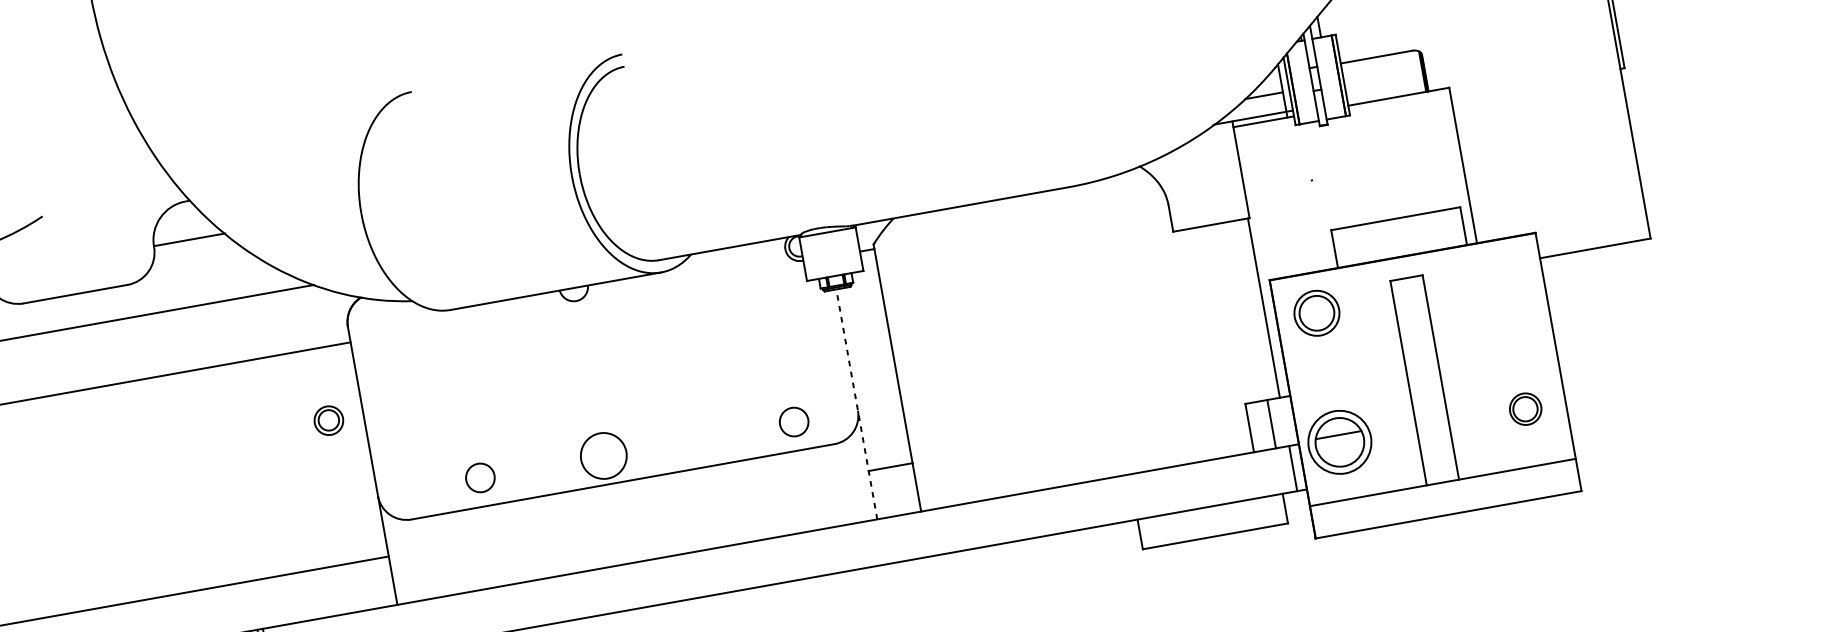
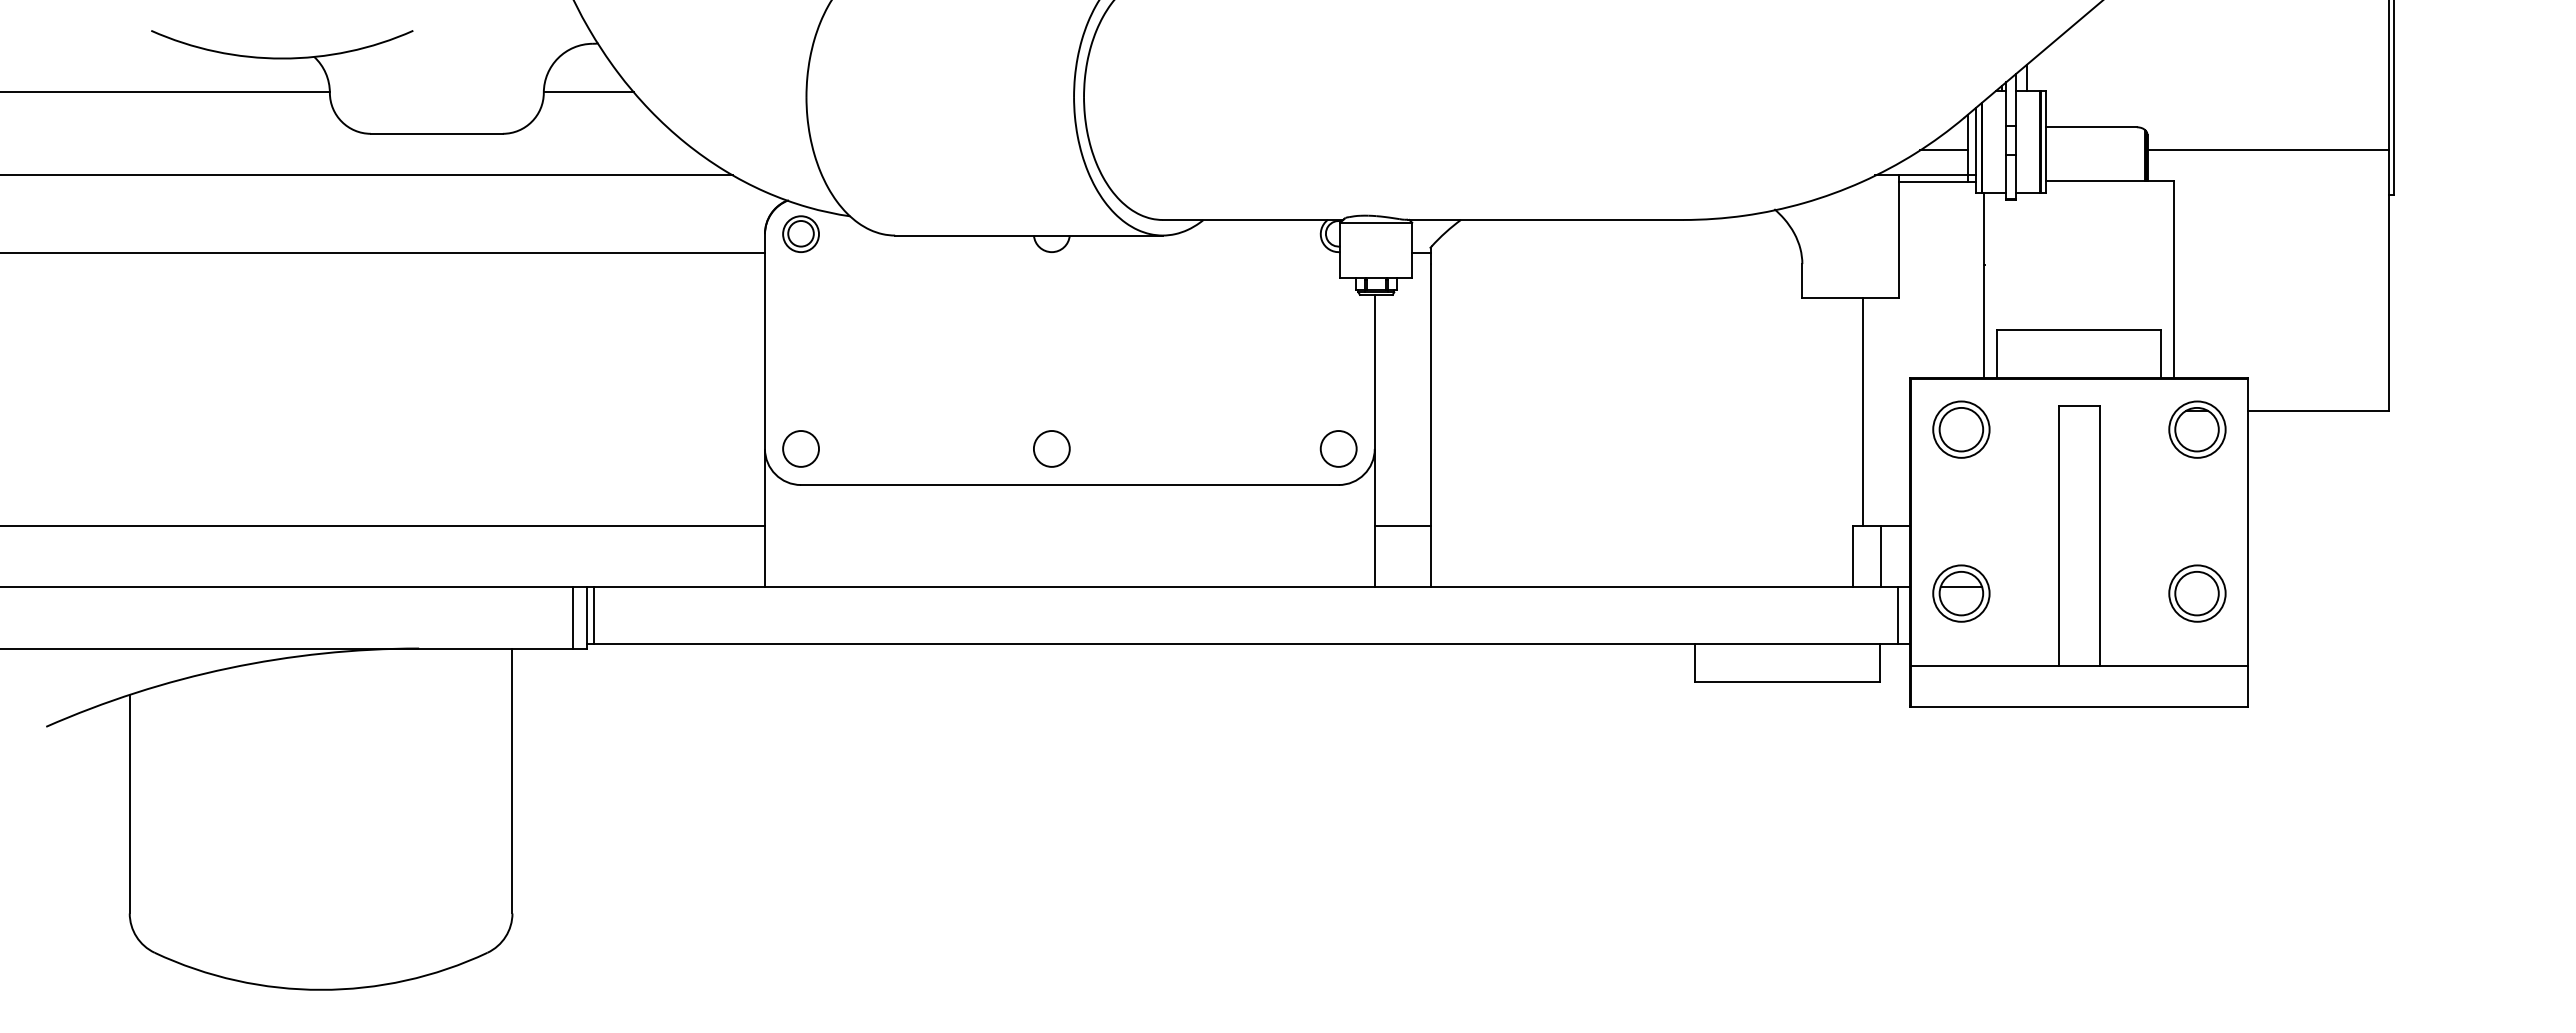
line: (1518, 49) -> (2267, 149), added
line: (1314, 196) -> (1984, 285), added
part: (1502, 280) -> (2197, 429), added
line: (1264, 307) -> (1863, 411), moved
line: (856, 404) -> (1374, 440), dashed -> solid
part: (1525, 409) -> (2197, 593), size x1.43
part: (328, 420) -> (800, 233), moved
circle: (793, 421) -> (1338, 448), moved
part: (1339, 442) -> (1961, 593), size x0.71
circle: (603, 455) -> (1051, 448), size x0.62
circle: (479, 477) -> (800, 448), moved

